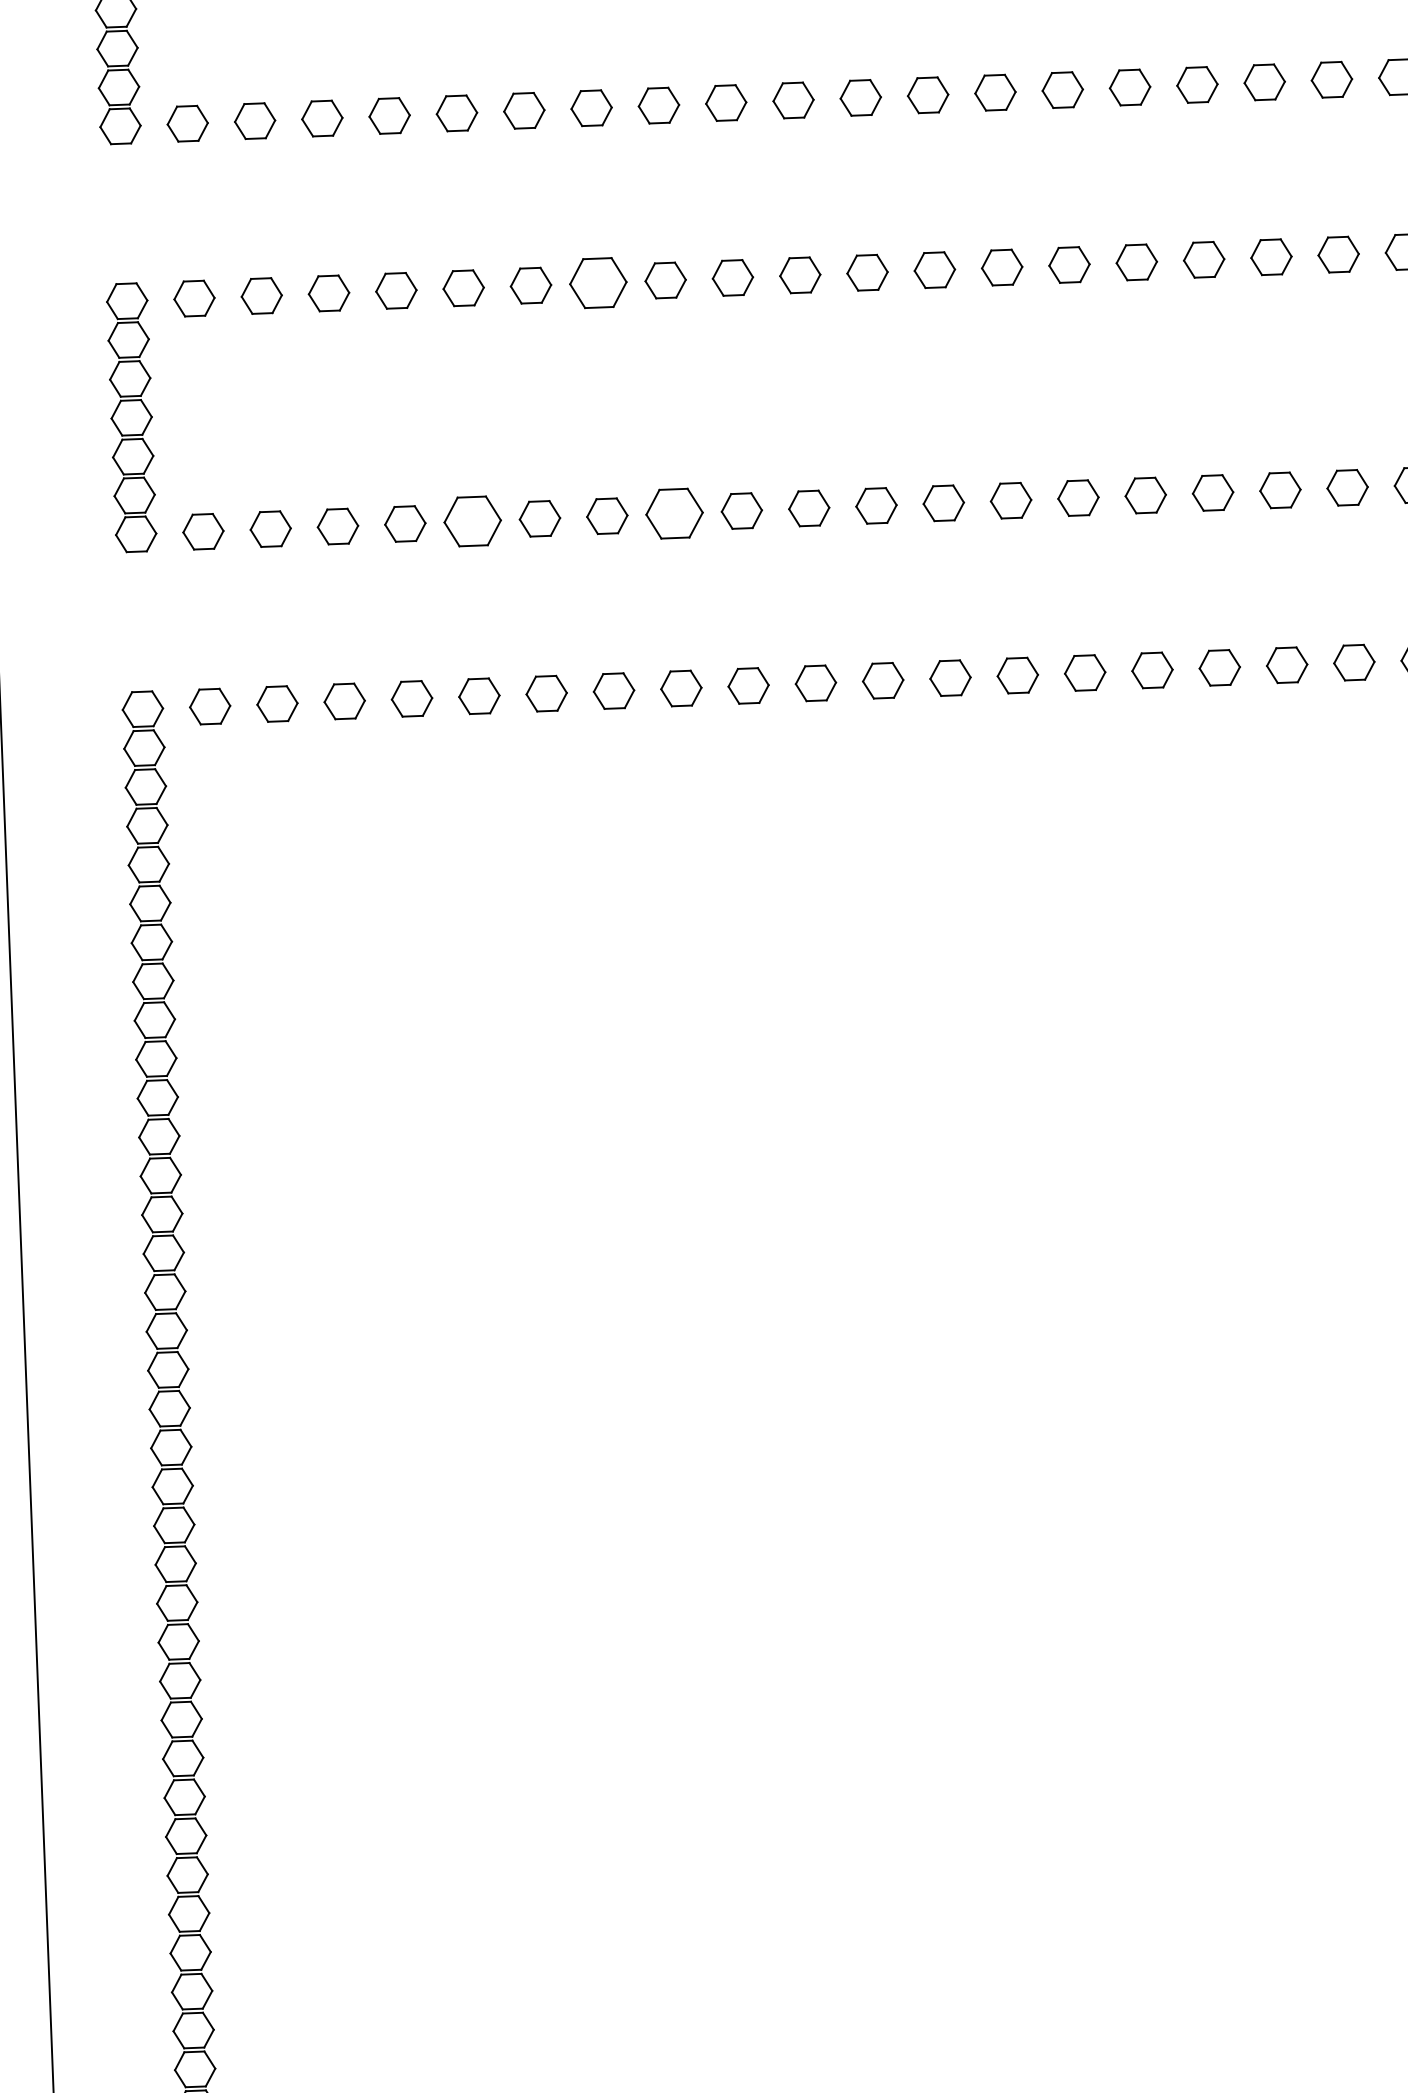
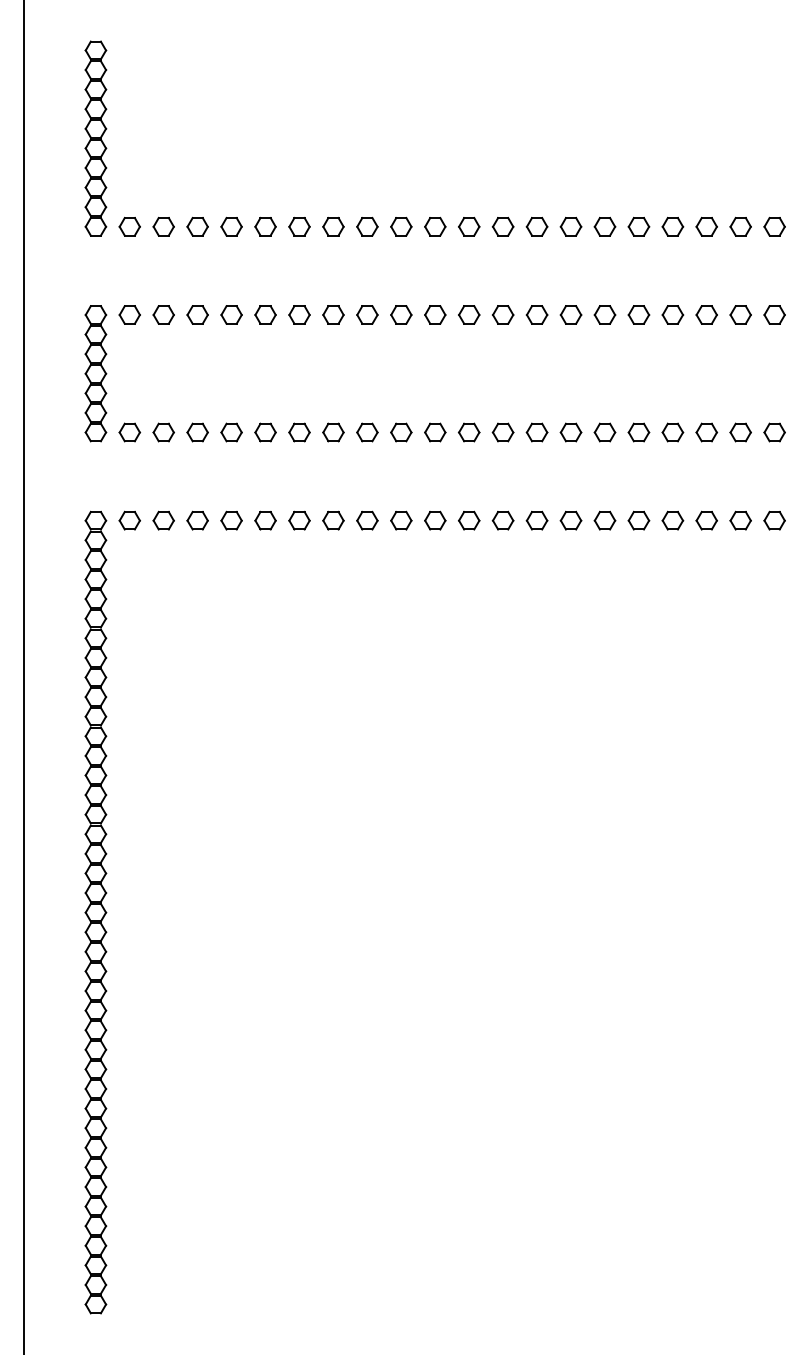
part: (598, 282) -> (333, 314), size x0.71
part: (674, 513) -> (367, 432), size x0.71
part: (472, 521) -> (265, 432), size x0.71

